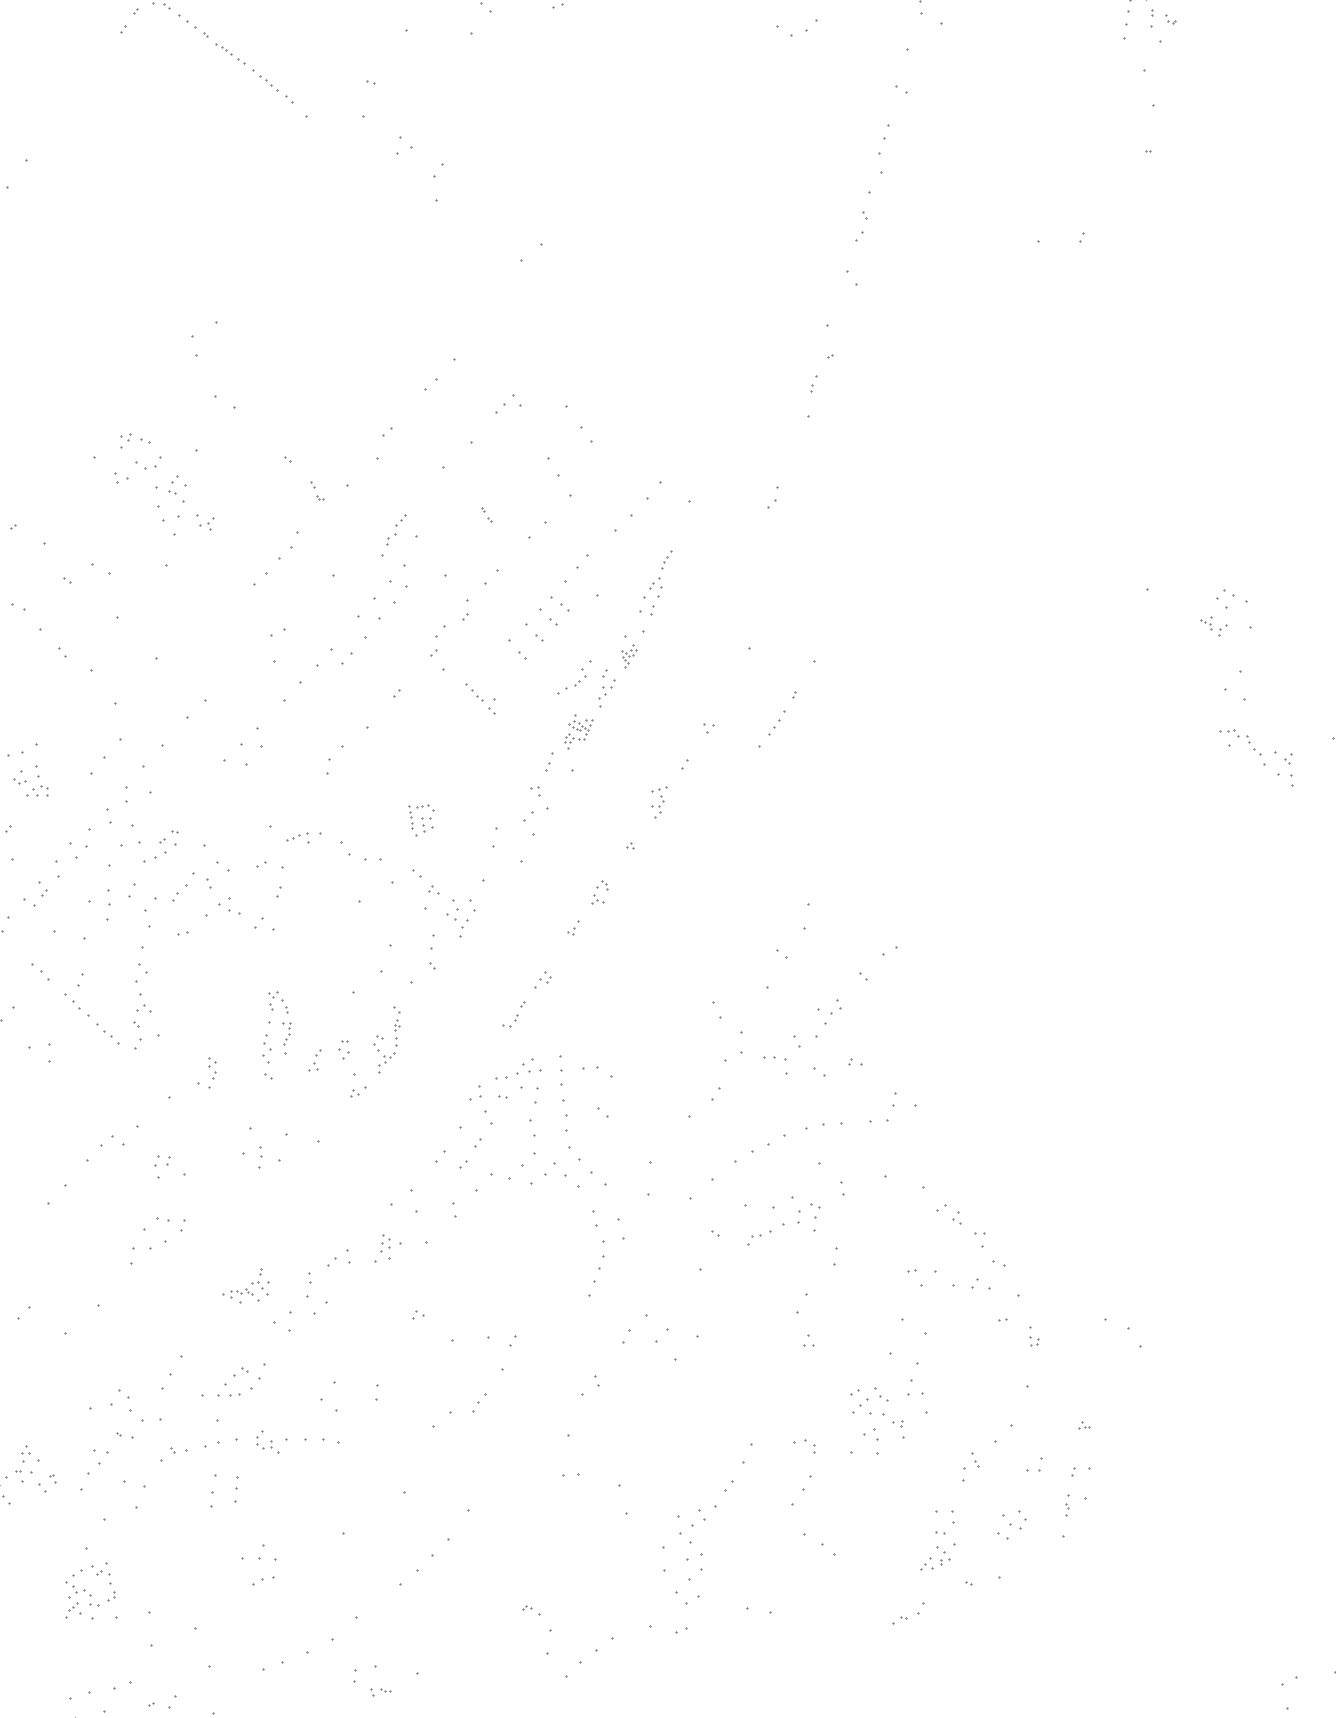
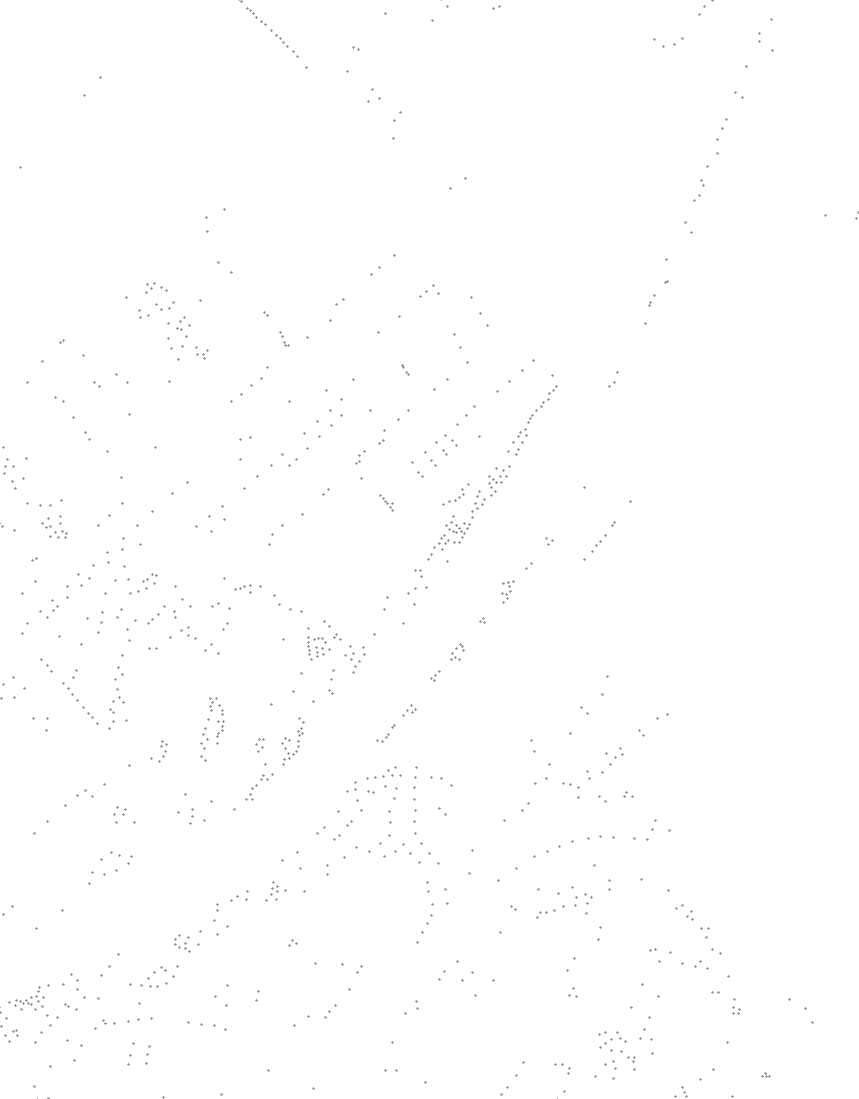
part: (396, 529) -> (549, 396), moved
part: (438, 641) -> (360, 457), size x0.62
part: (629, 656) -> (497, 483), size x1.67
part: (480, 699) -> (386, 502), size x0.62
part: (578, 731) -> (454, 533), size x1.43
part: (421, 820) -> (316, 648), moved
part: (314, 1060) -> (250, 792), moved
part: (245, 1285) -> (26, 997), moved
part: (267, 1441) -> (182, 943), moved

